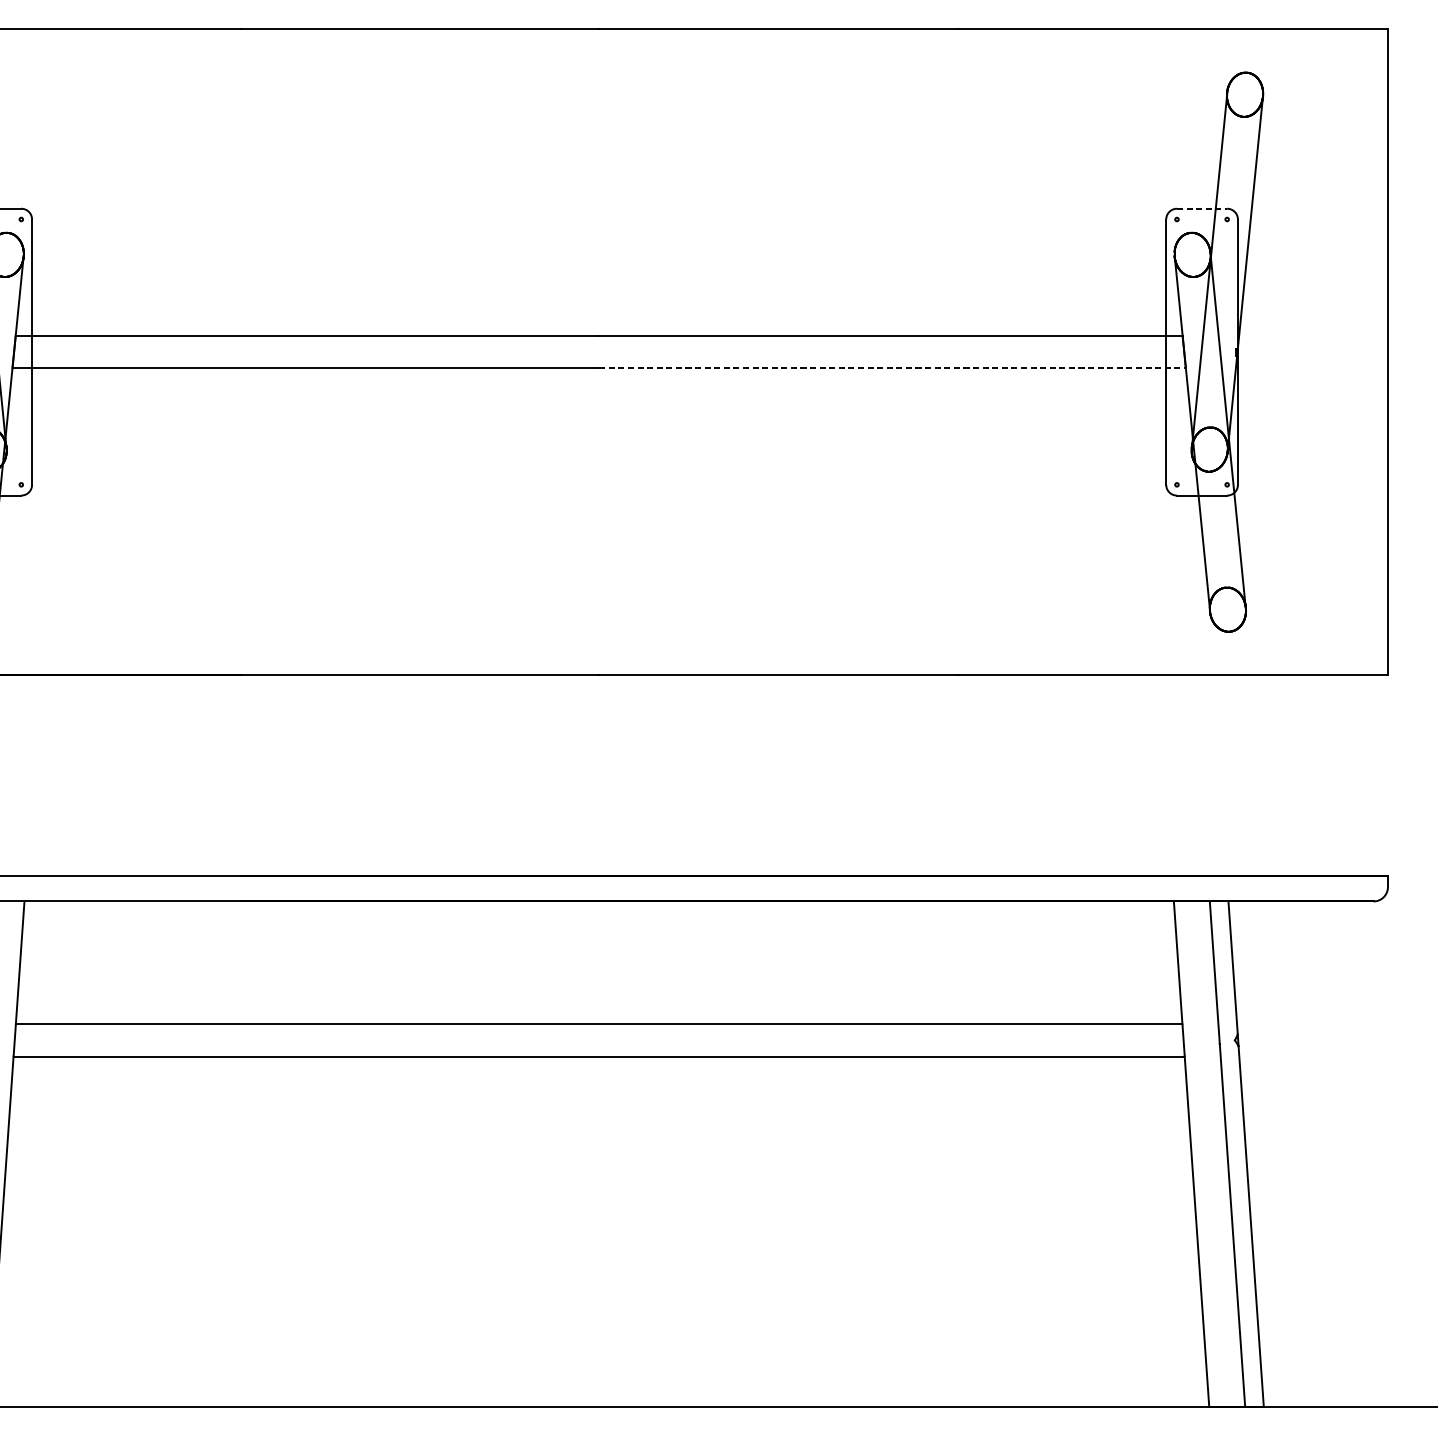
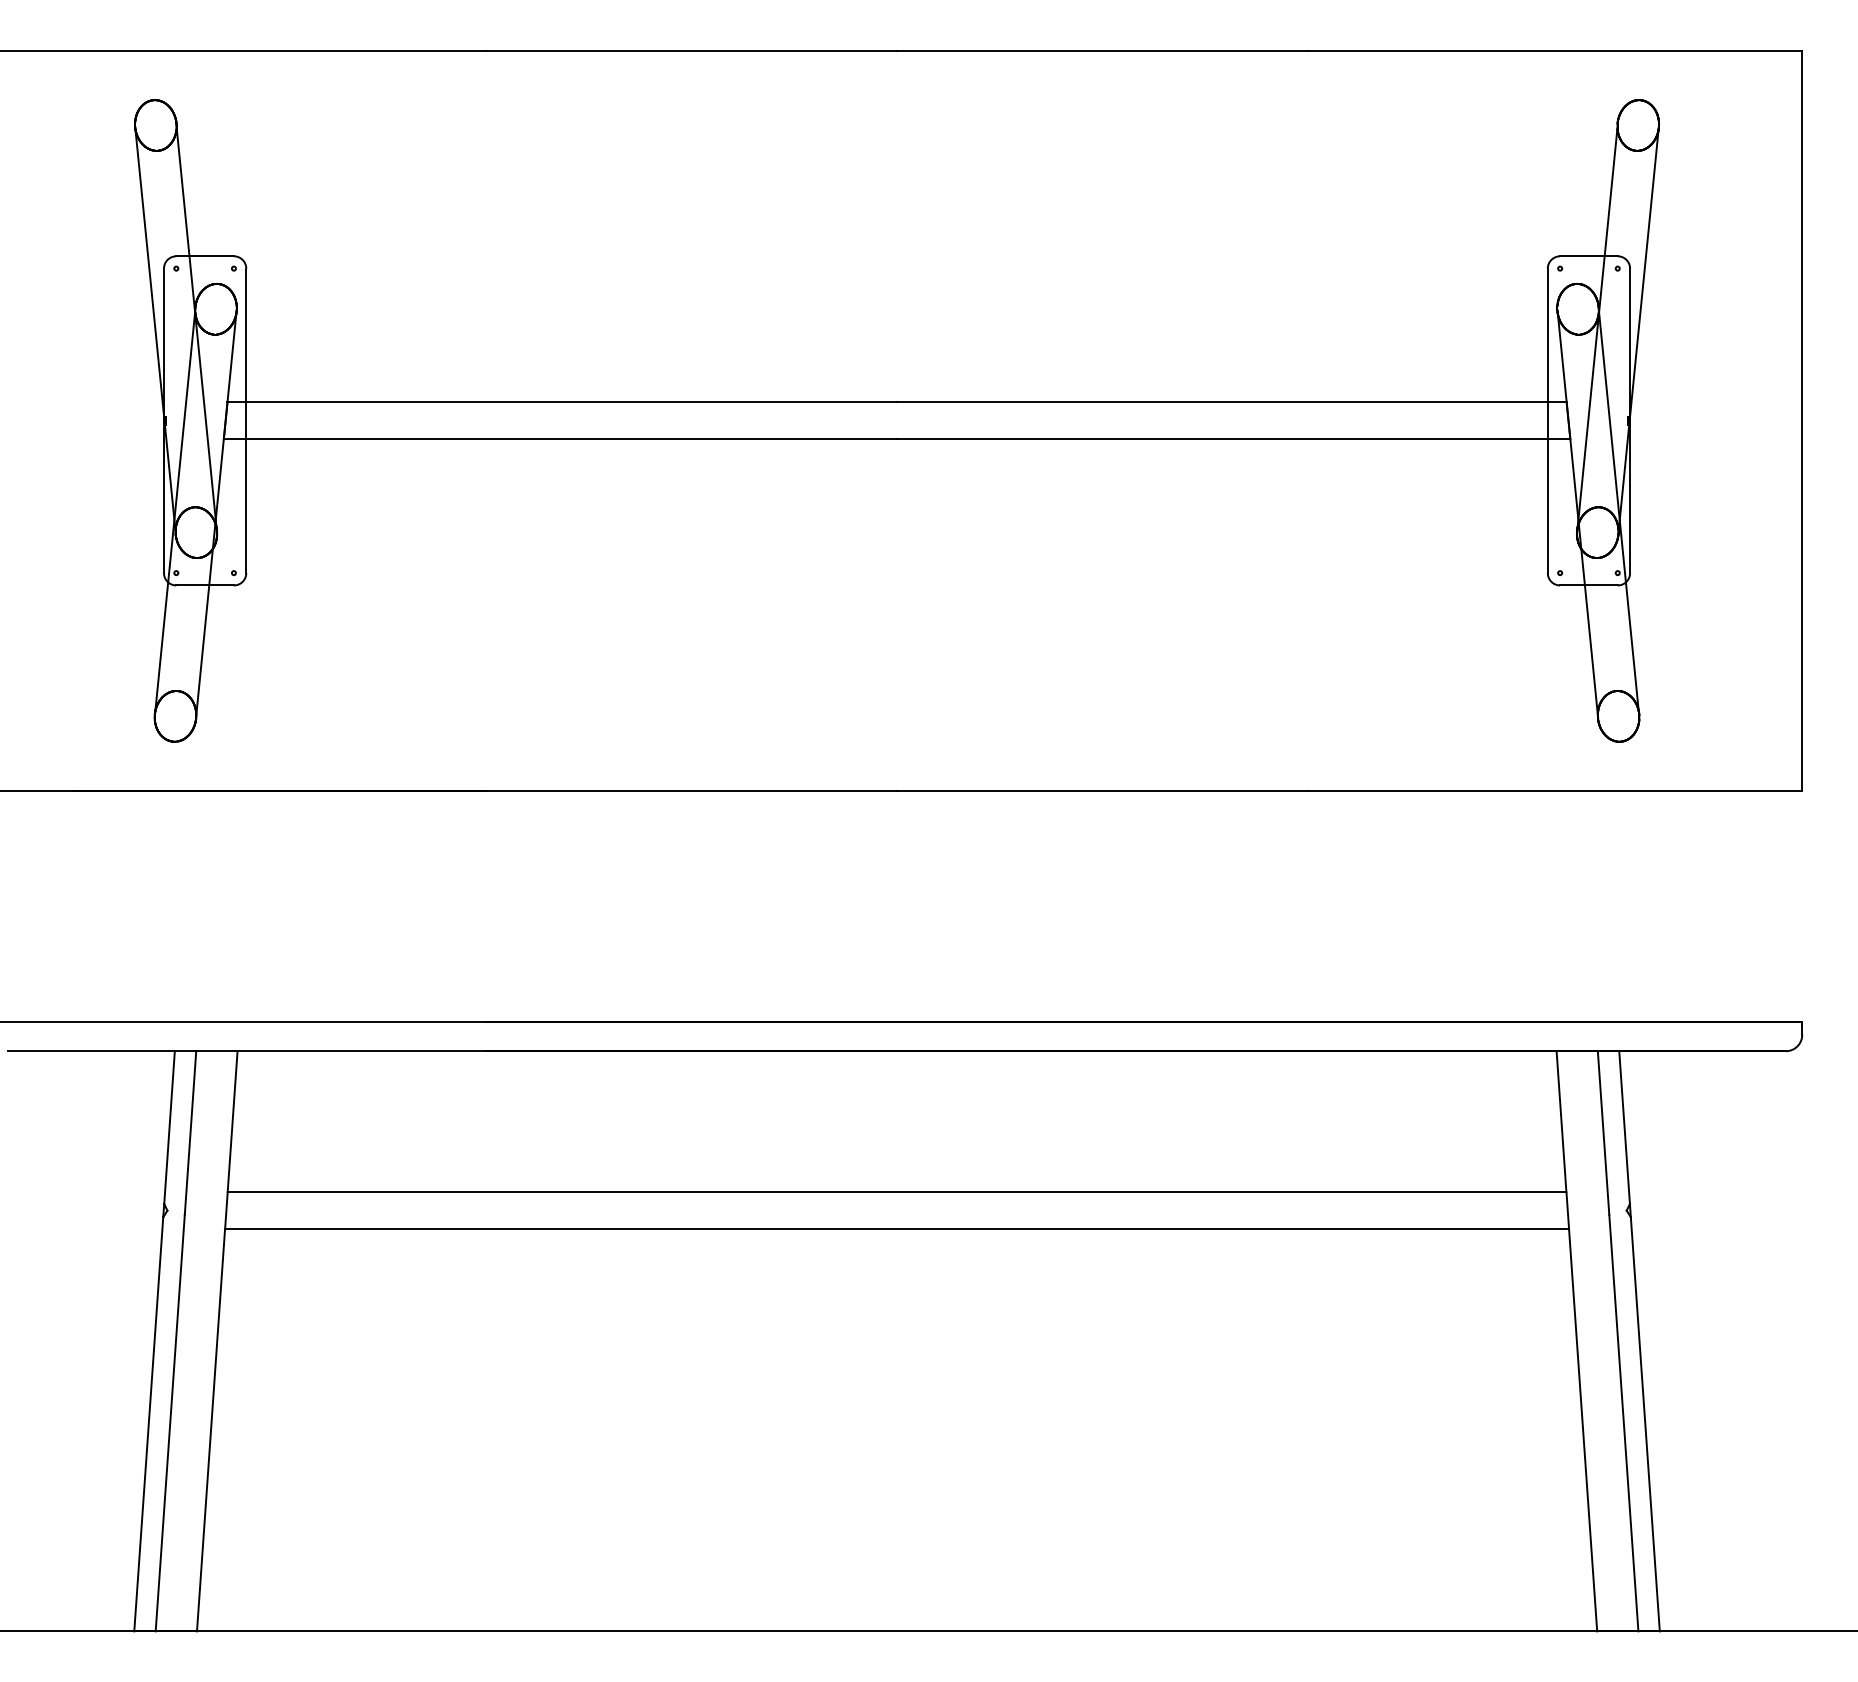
line: (1201, 208) -> (1588, 256), dashed -> solid
line: (892, 368) -> (1233, 439), dashed -> solid

